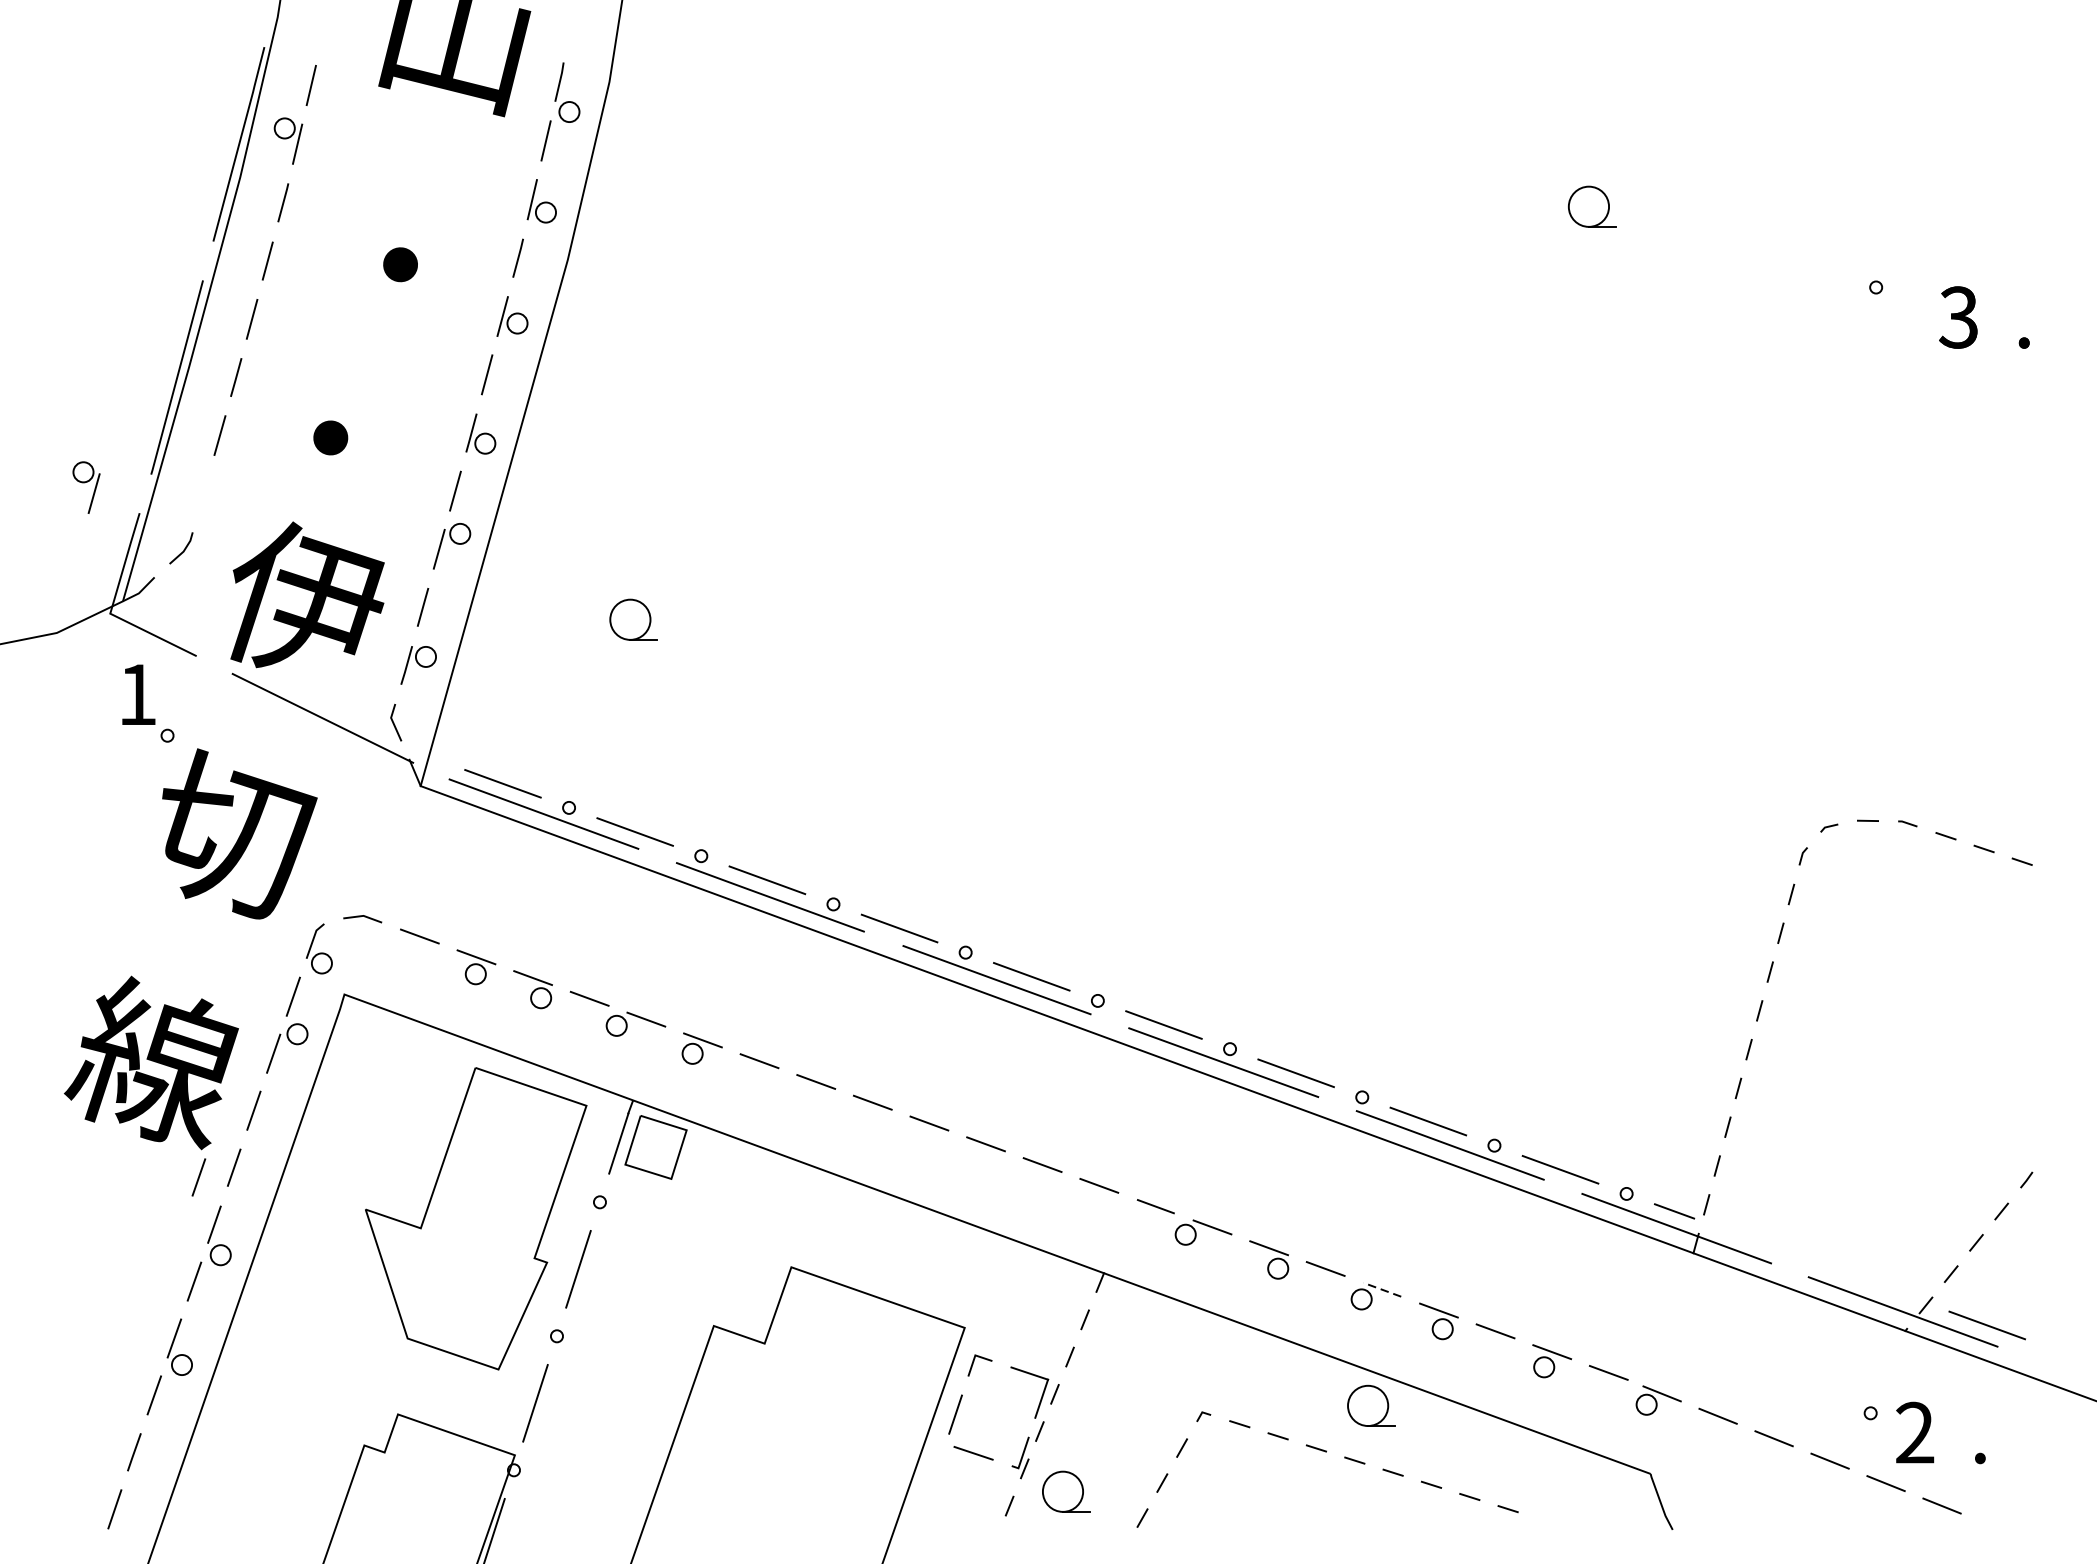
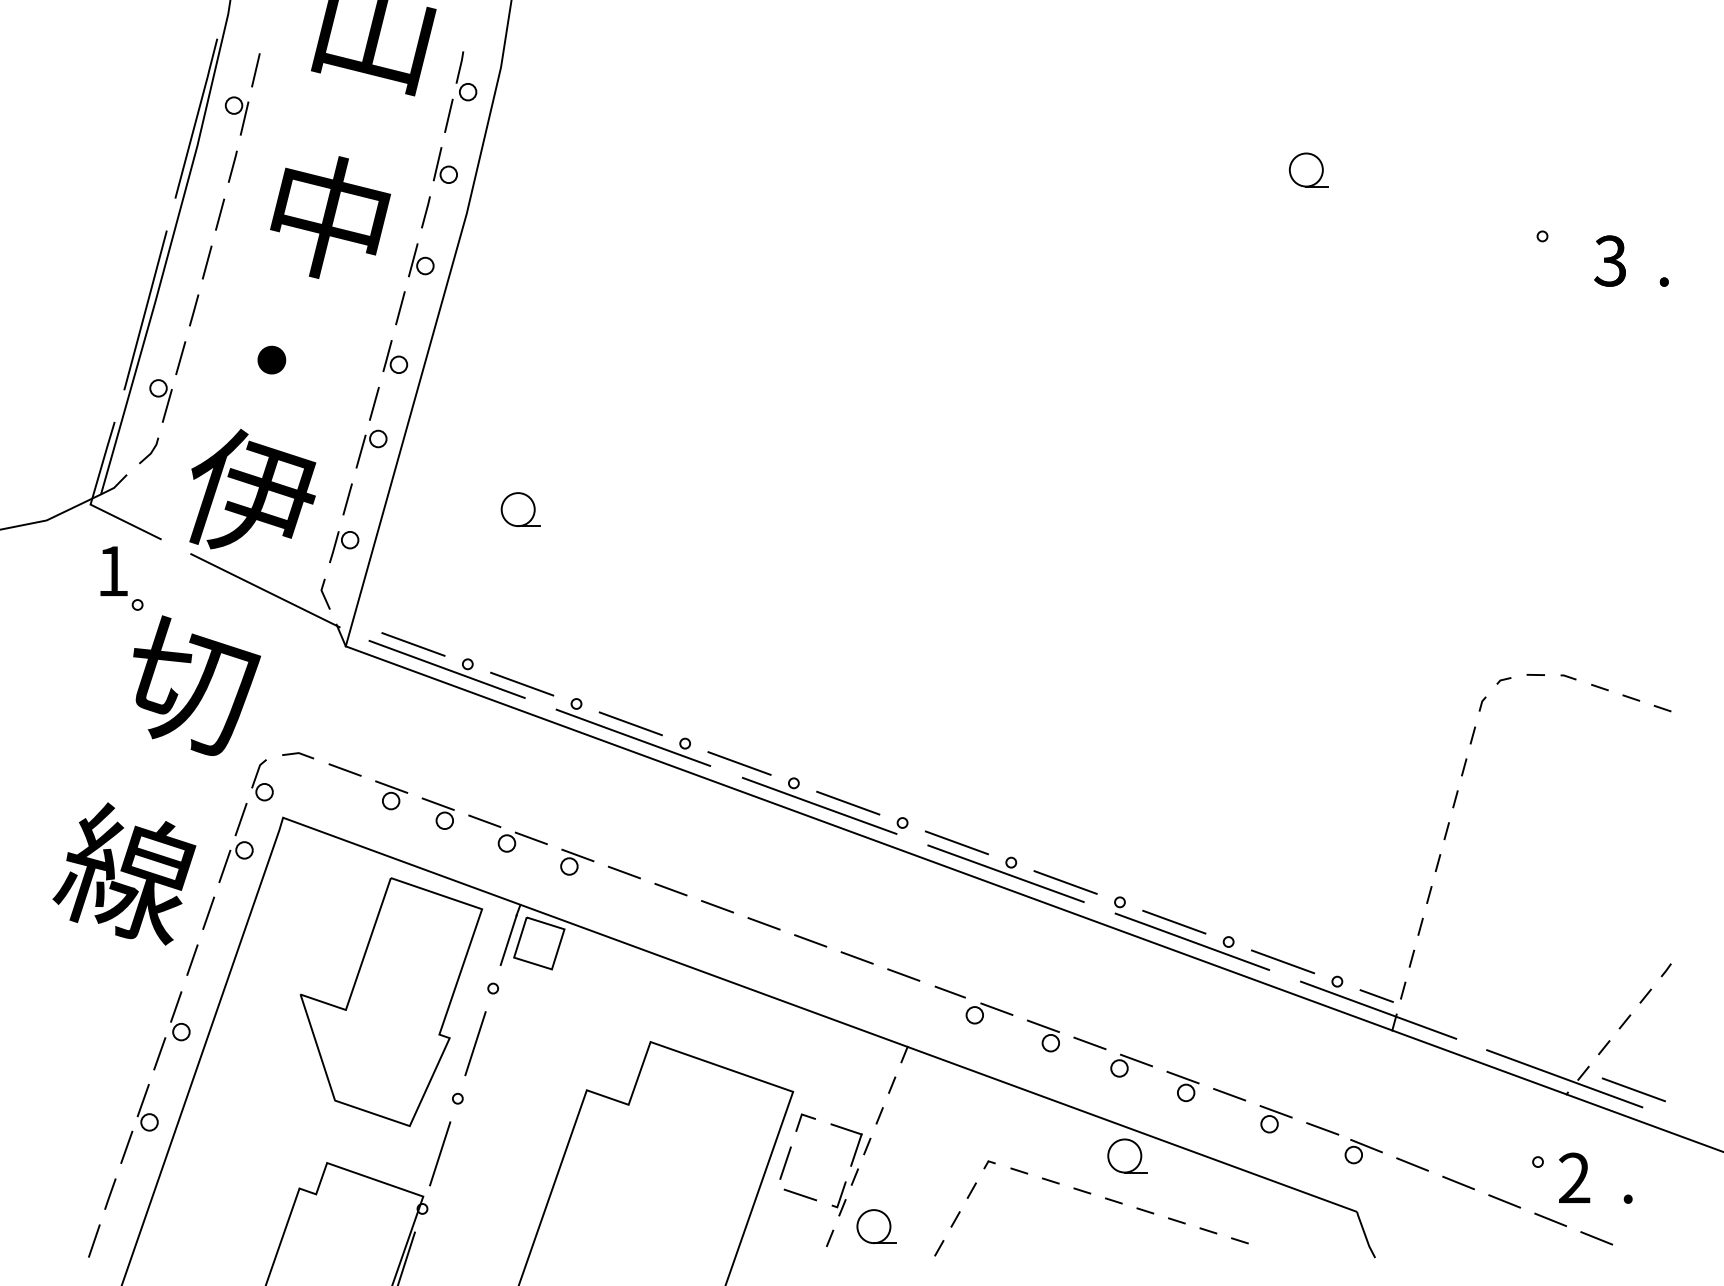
text: (402, 264) -> (330, 217), ・ -> 中
part: (85, 487) -> (160, 400), moved
line: (198, 1176) -> (163, 967), removed
line: (1382, 1289) -> (1136, 1060), dashed -> solid

